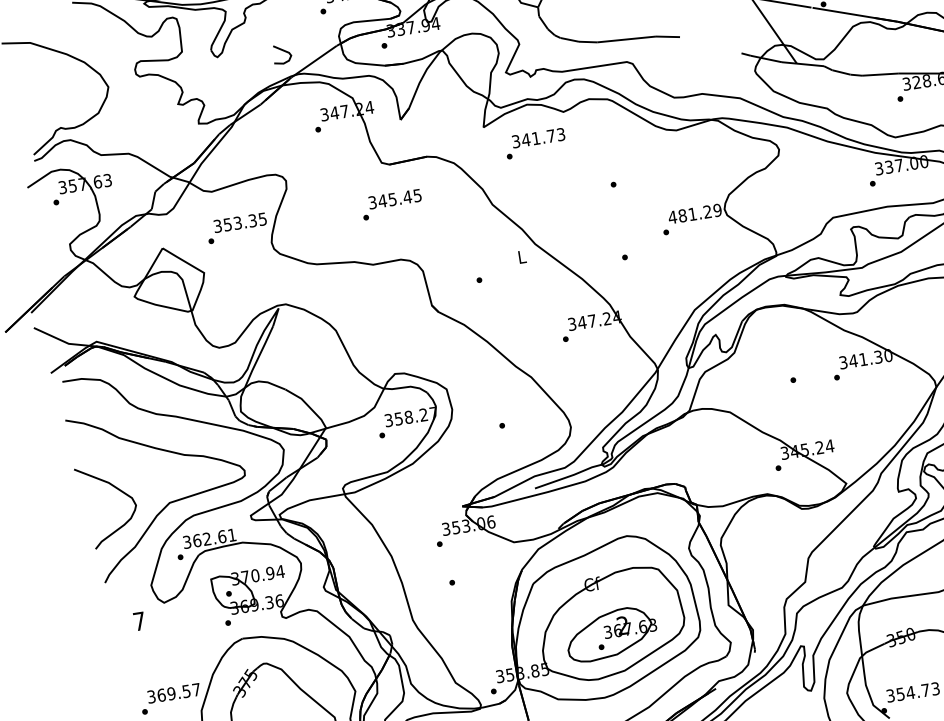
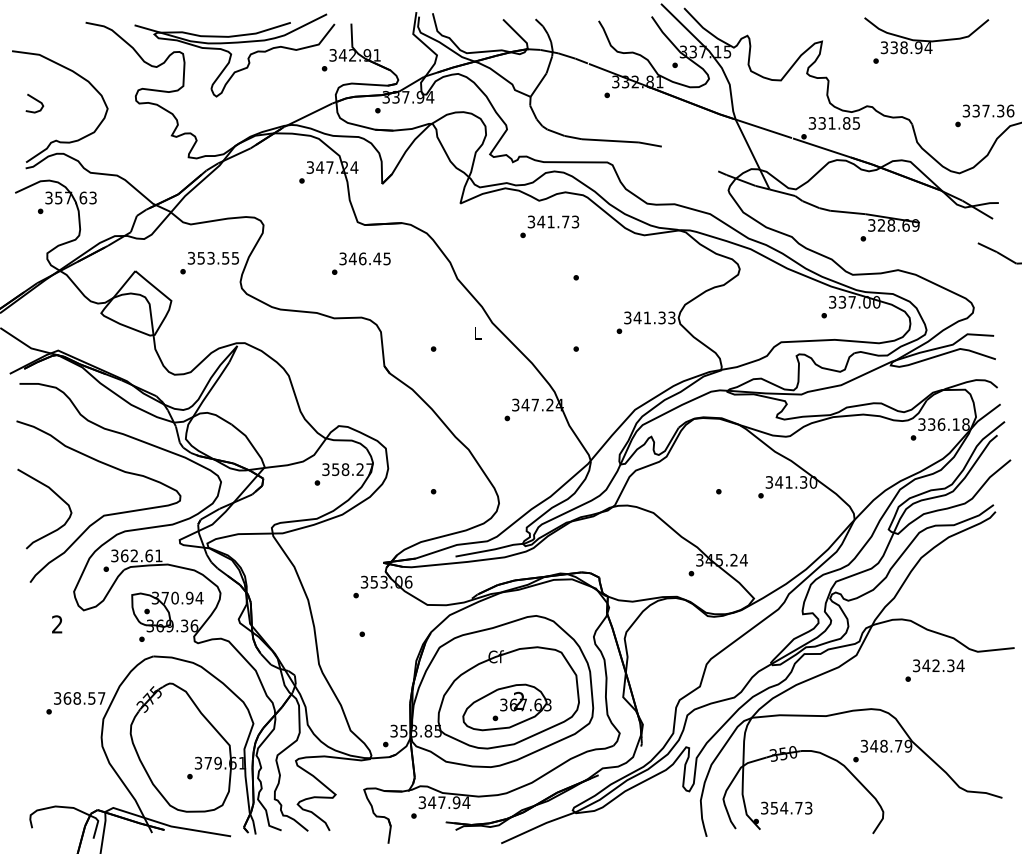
curve: (283, 52) -> (36, 101), moved
text: (535, 143) -> (549, 226), moved
text: (392, 199) -> (362, 258), 345.45 -> 346.45
text: (694, 213) -> (649, 317), 481.29 -> 341.33
text: (252, 220) -> (225, 257), 353.35 -> 353.55
text: (139, 621) -> (57, 624), 7 -> 2
text: (171, 693) -> (77, 698), 369.57 -> 368.57

